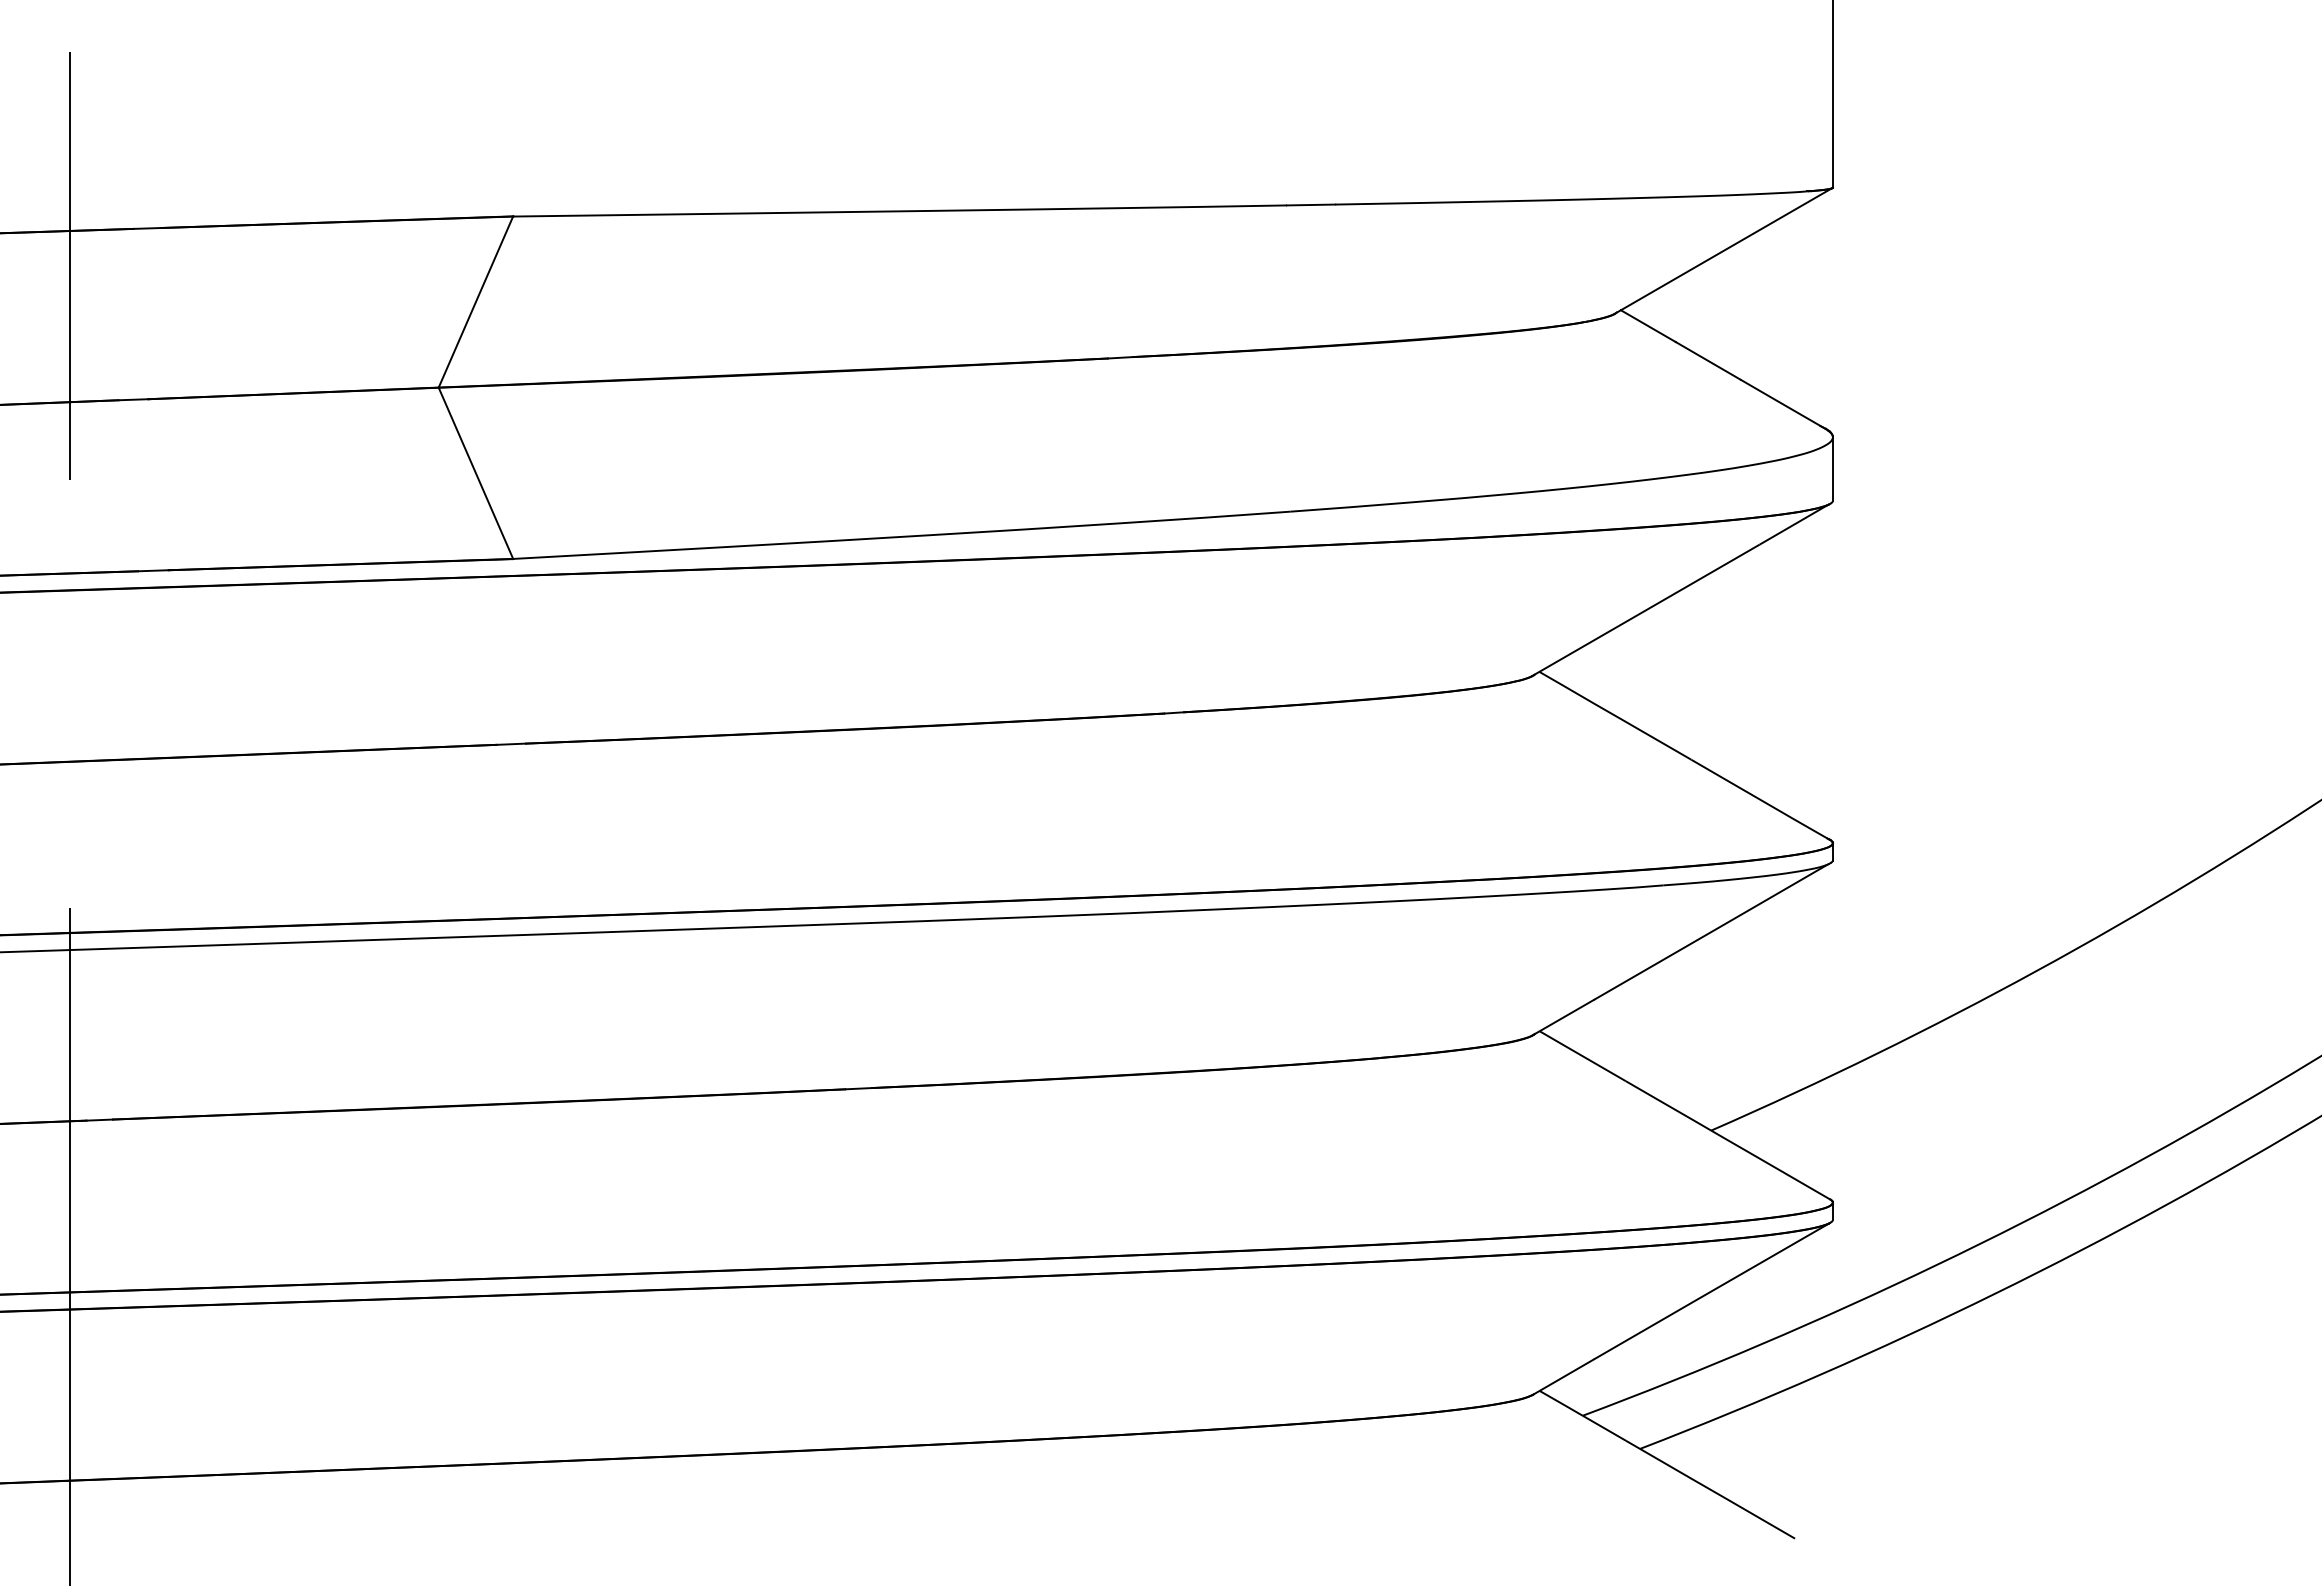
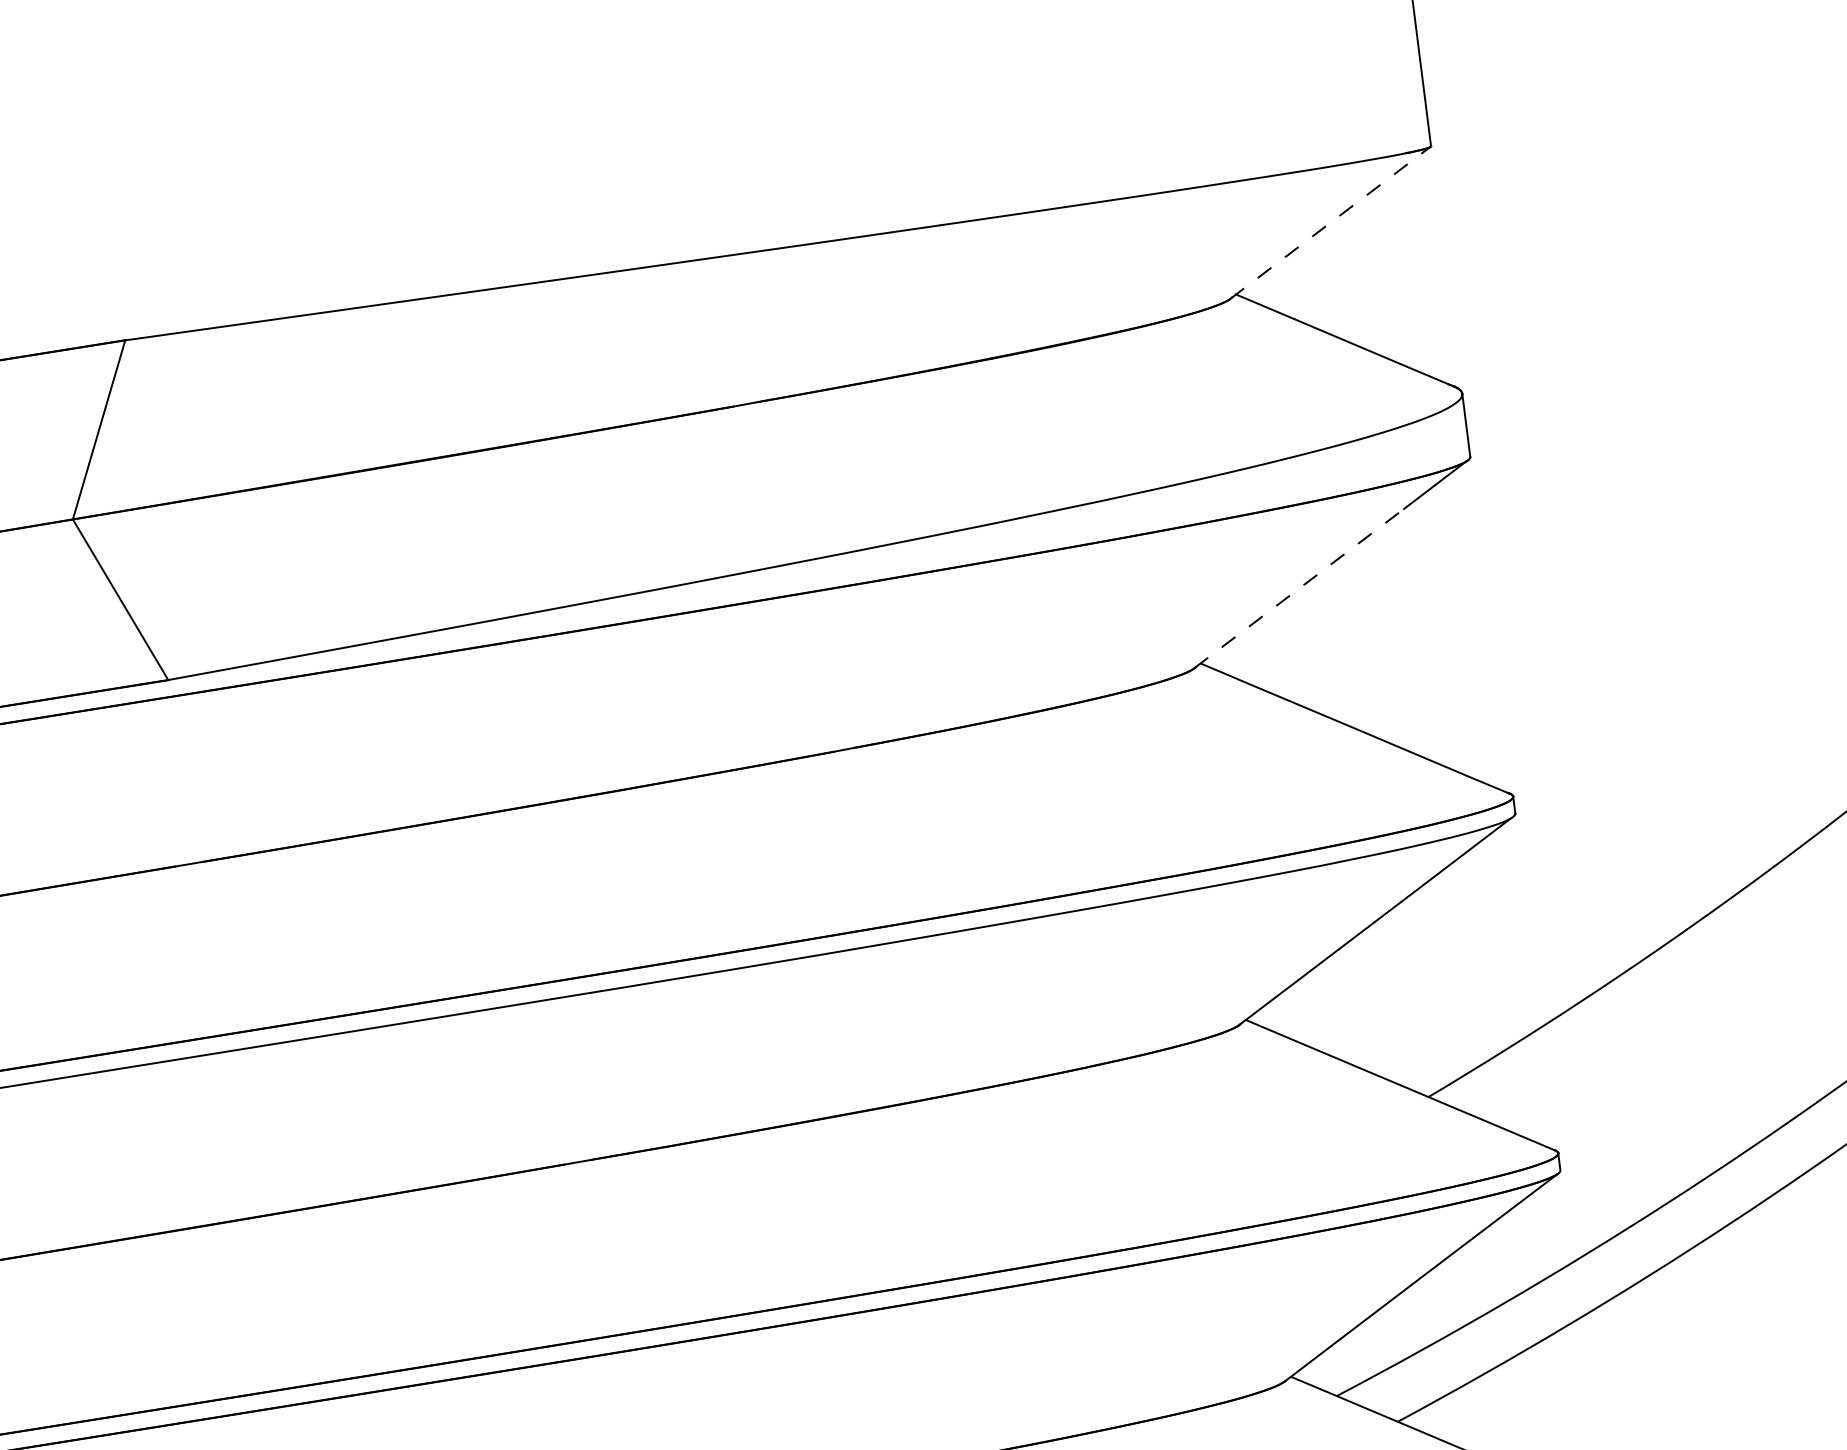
line: (1723, 250) -> (1330, 222), solid -> dashed
line: (1646, 610) -> (1299, 589), solid -> dashed

